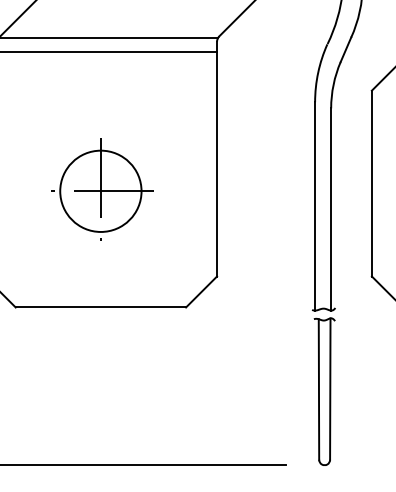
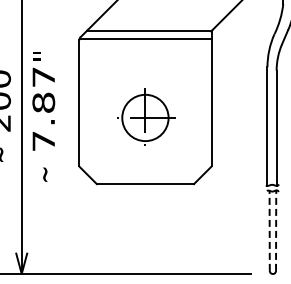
line: (318, 388) -> (269, 230), solid -> dashed
line: (330, 388) -> (276, 230), solid -> dashed

